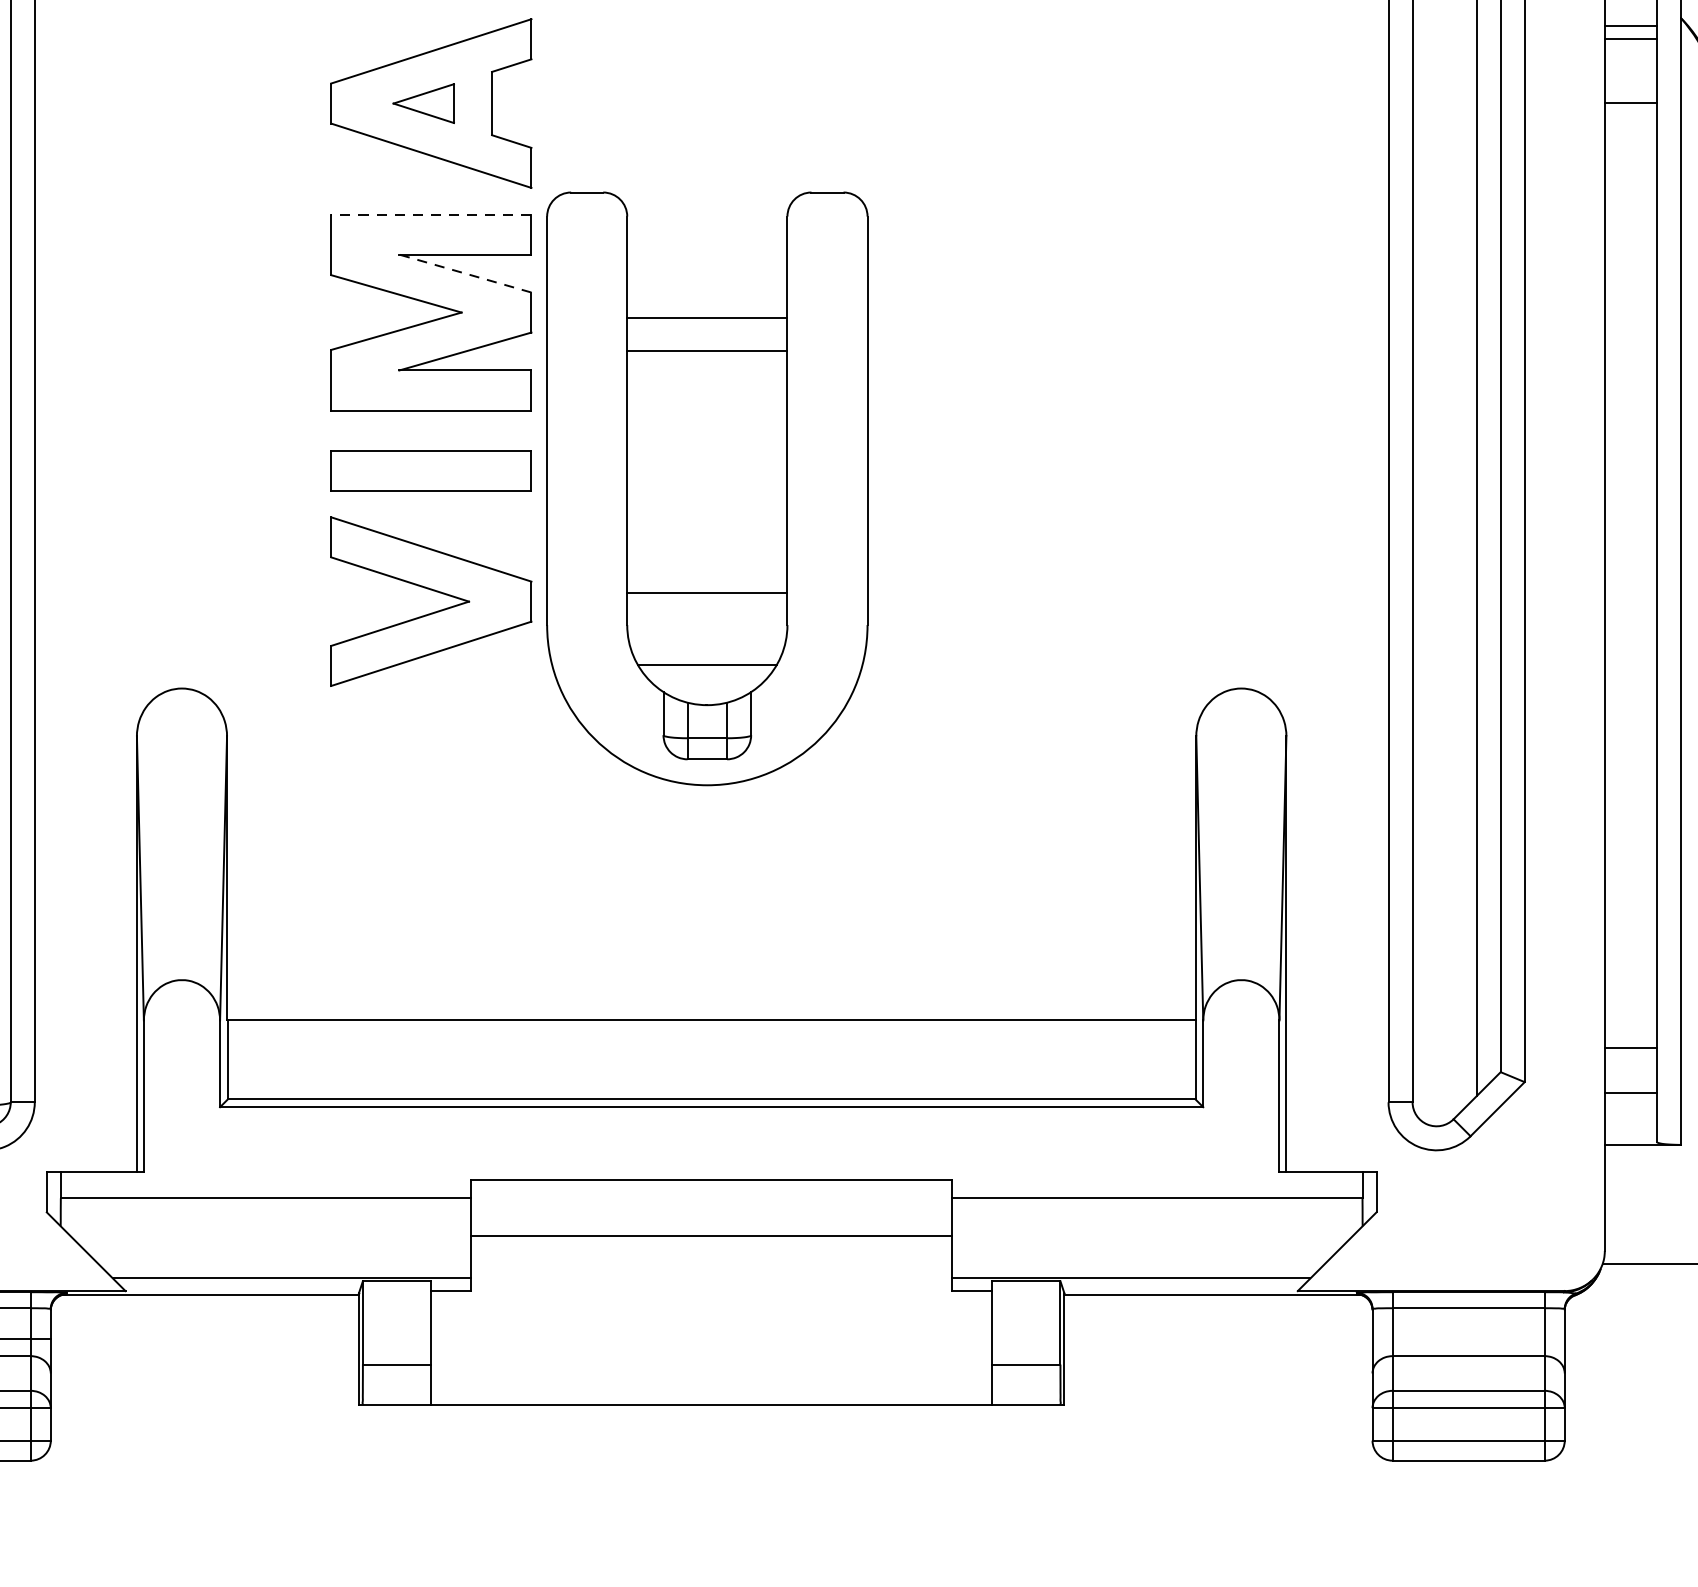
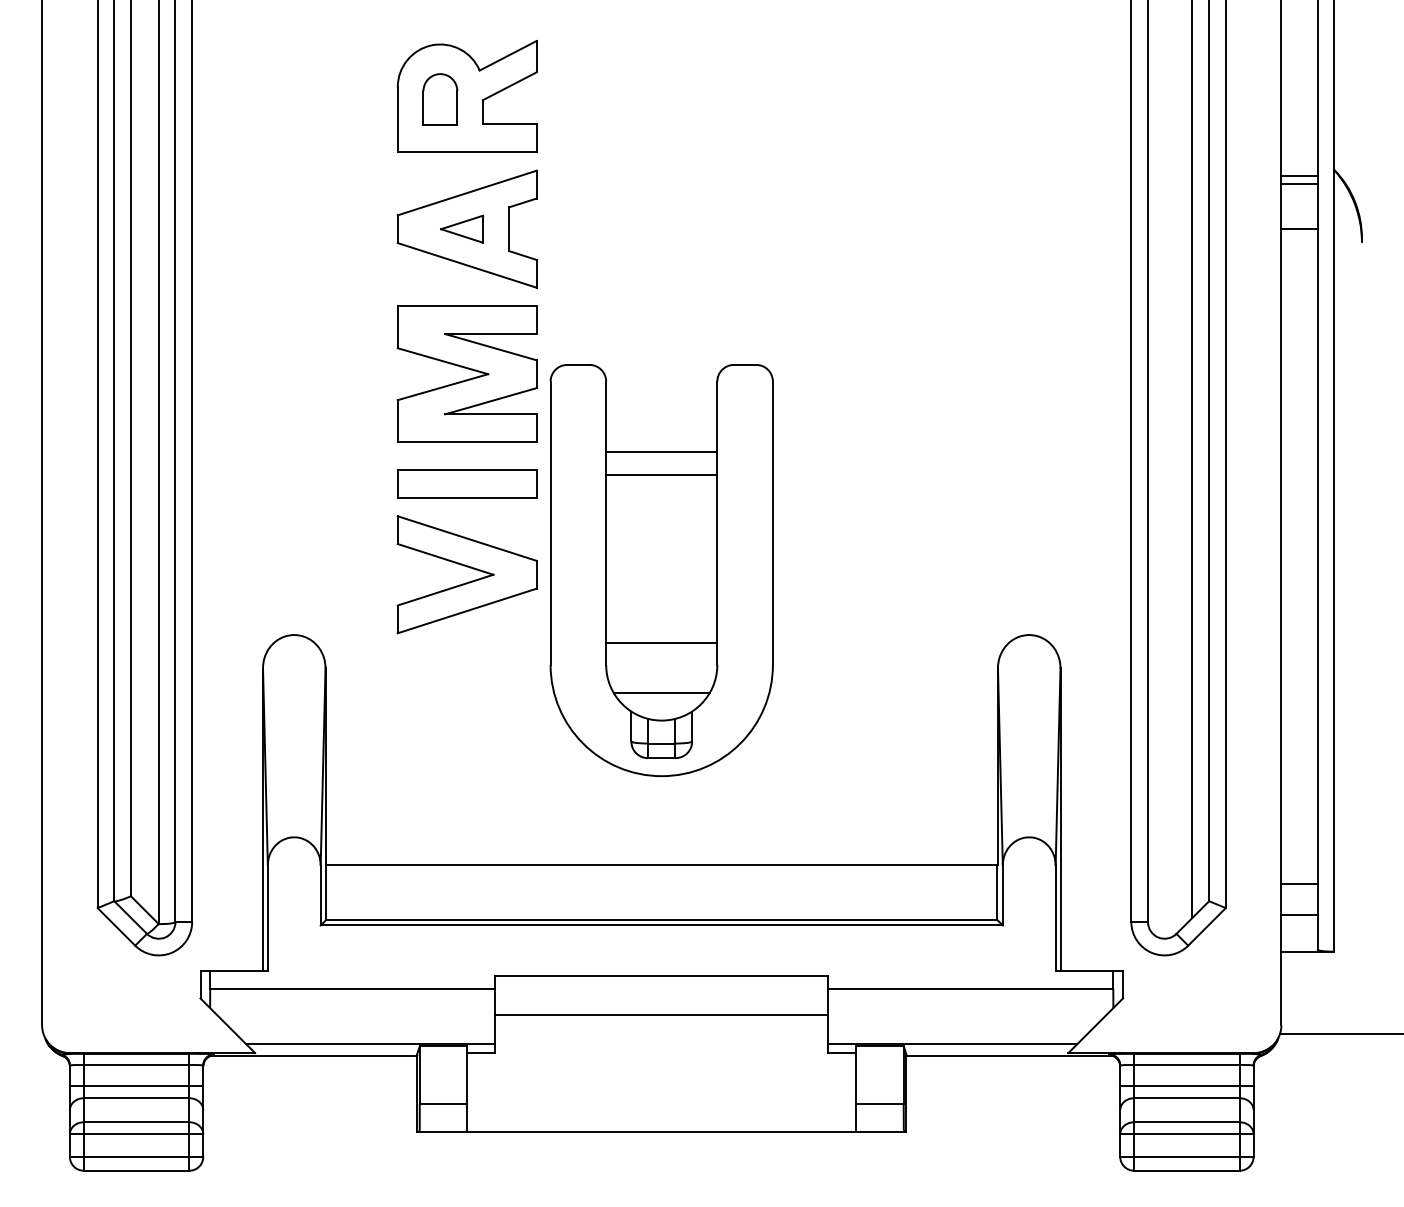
line: (430, 214) -> (466, 306), dashed -> solid
line: (464, 274) -> (490, 347), dashed -> solid
part: (706, 488) -> (661, 570), moved
line: (1468, 1339) -> (1186, 1086), added

